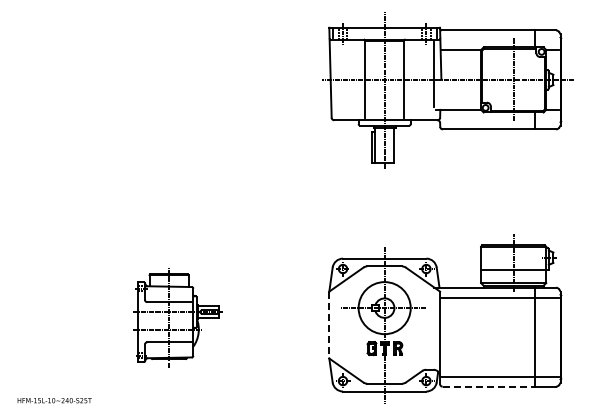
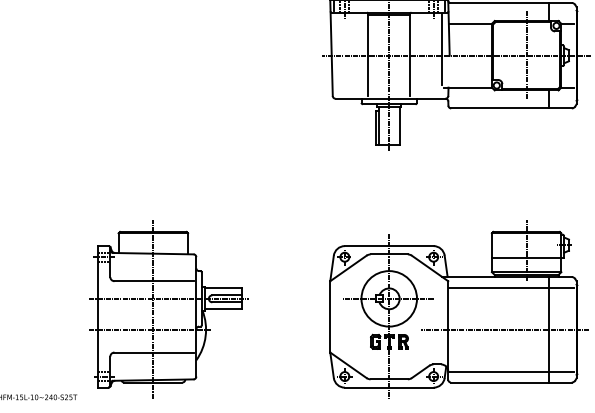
part: (177, 317) -> (168, 308), size x1.67
line: (329, 325) -> (330, 317), dashed -> solid
line: (493, 337) -> (505, 330), added
line: (488, 386) -> (499, 382), dashed -> solid

